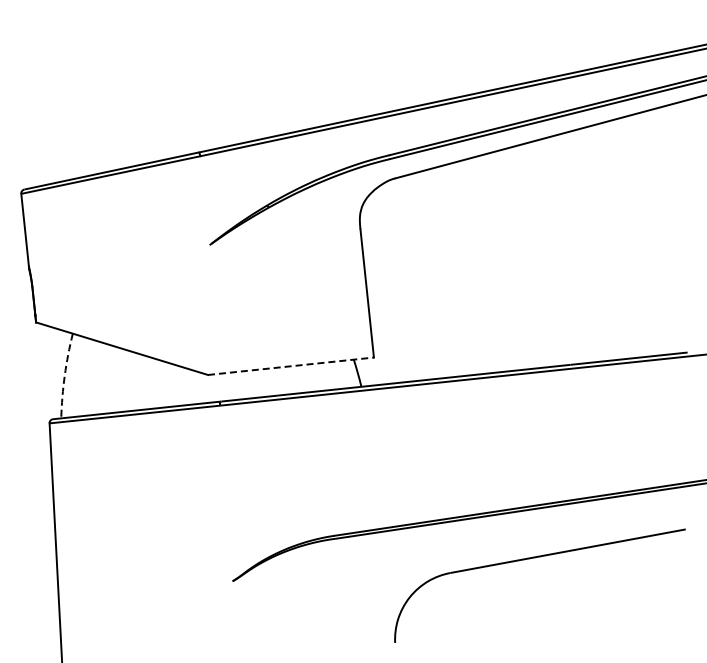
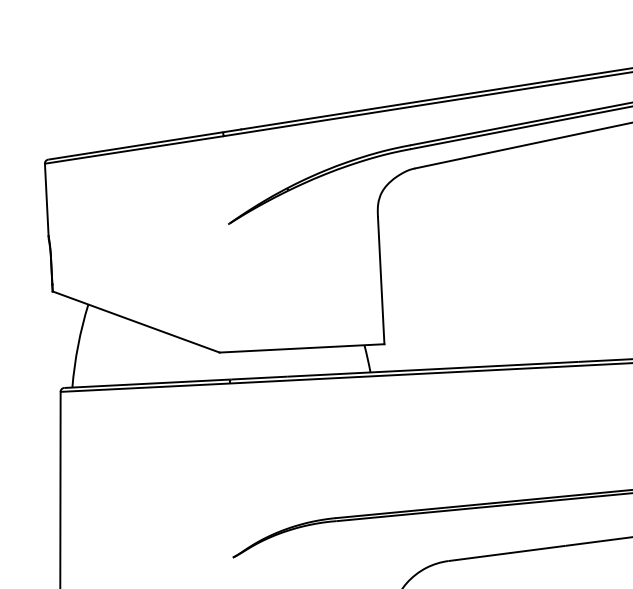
line: (291, 366) -> (302, 348), dashed -> solid
arc: (64, 375) -> (77, 345), dashed -> solid

